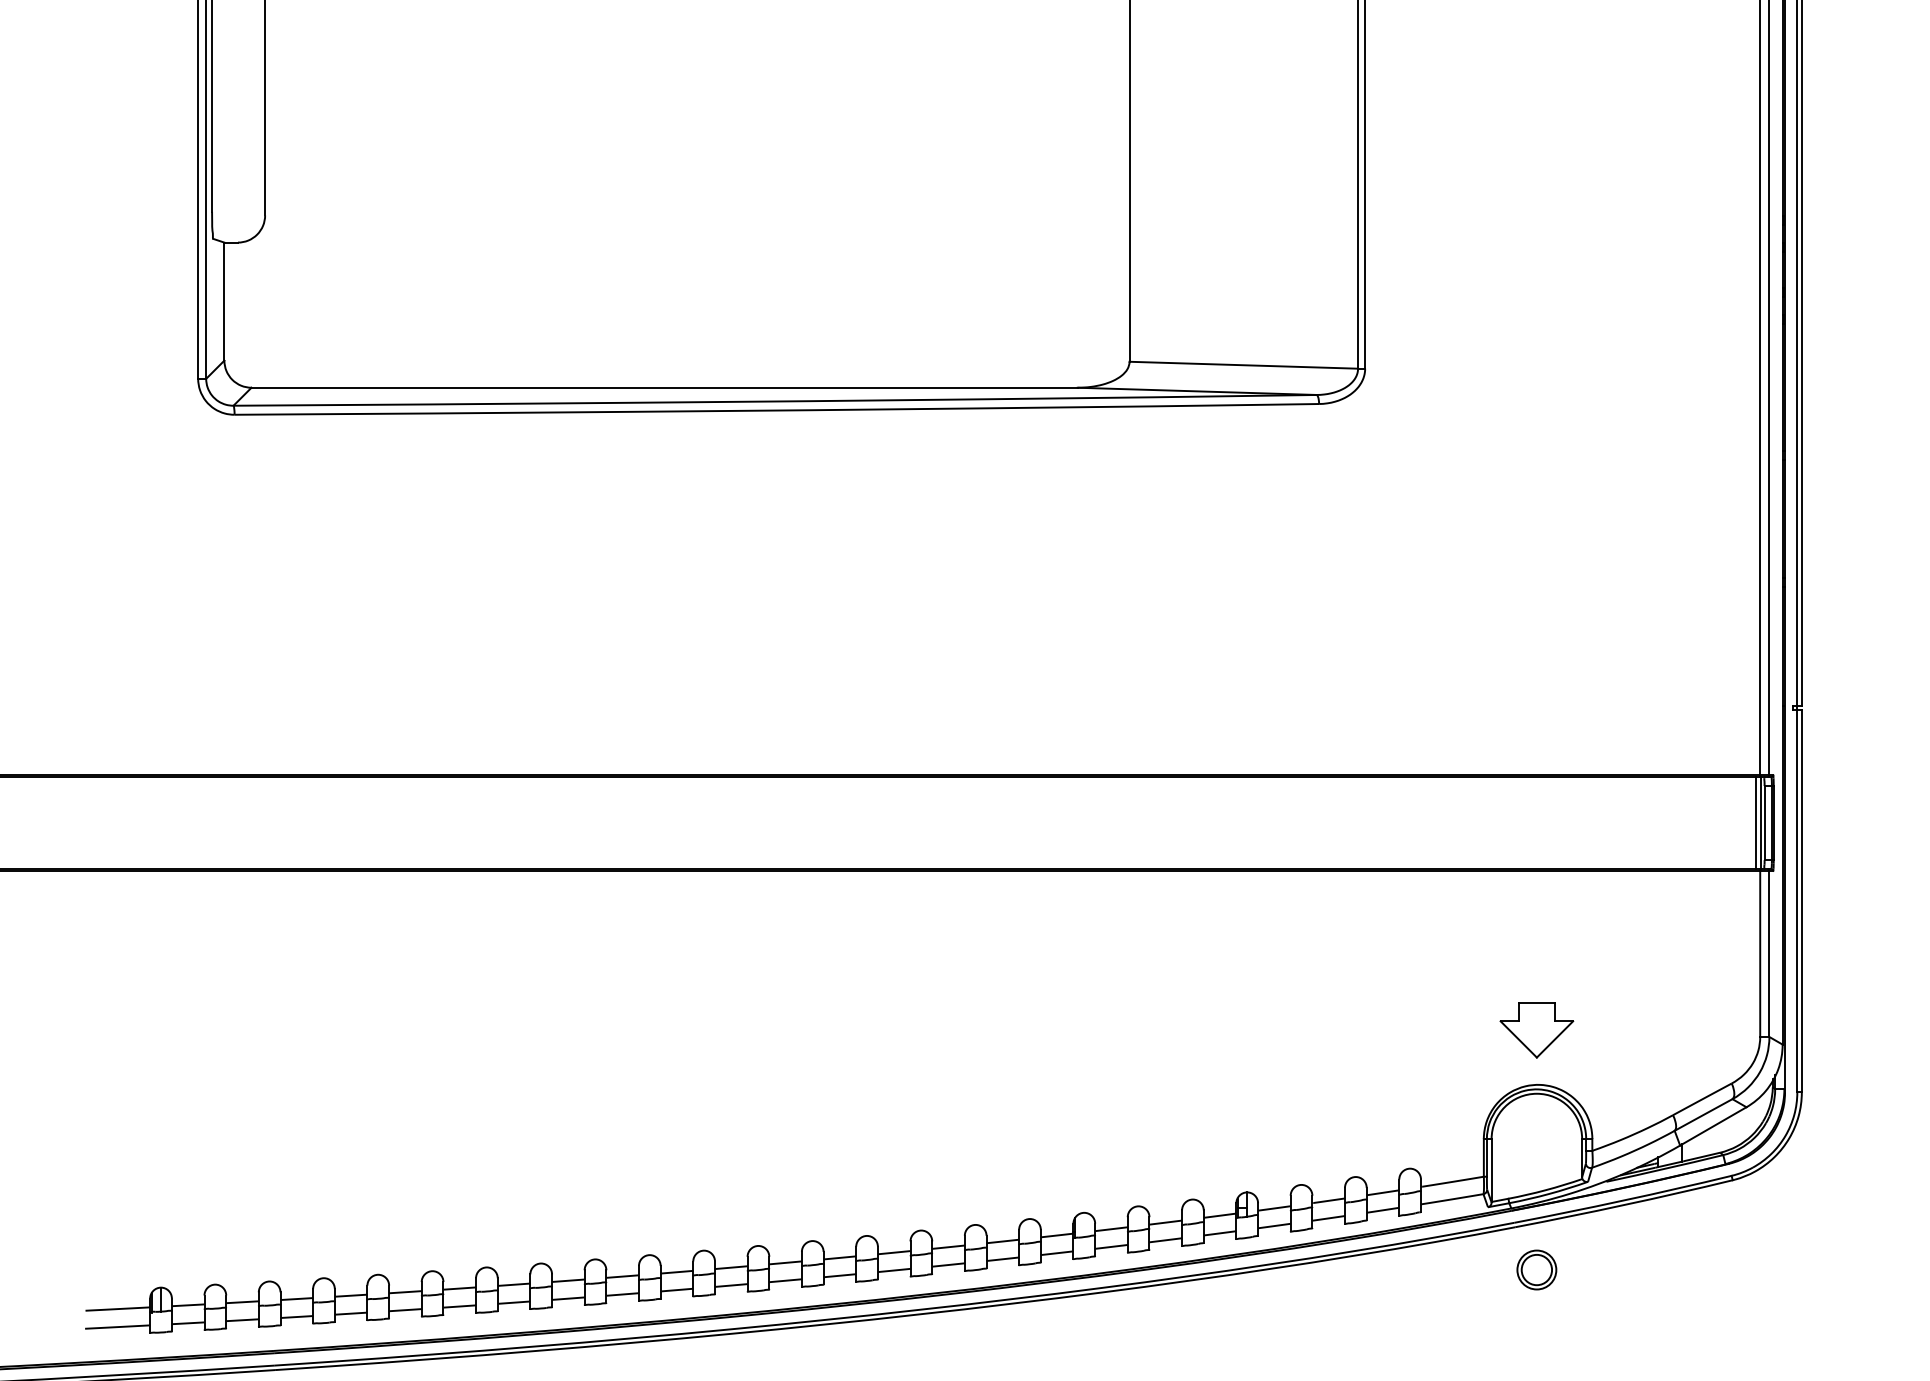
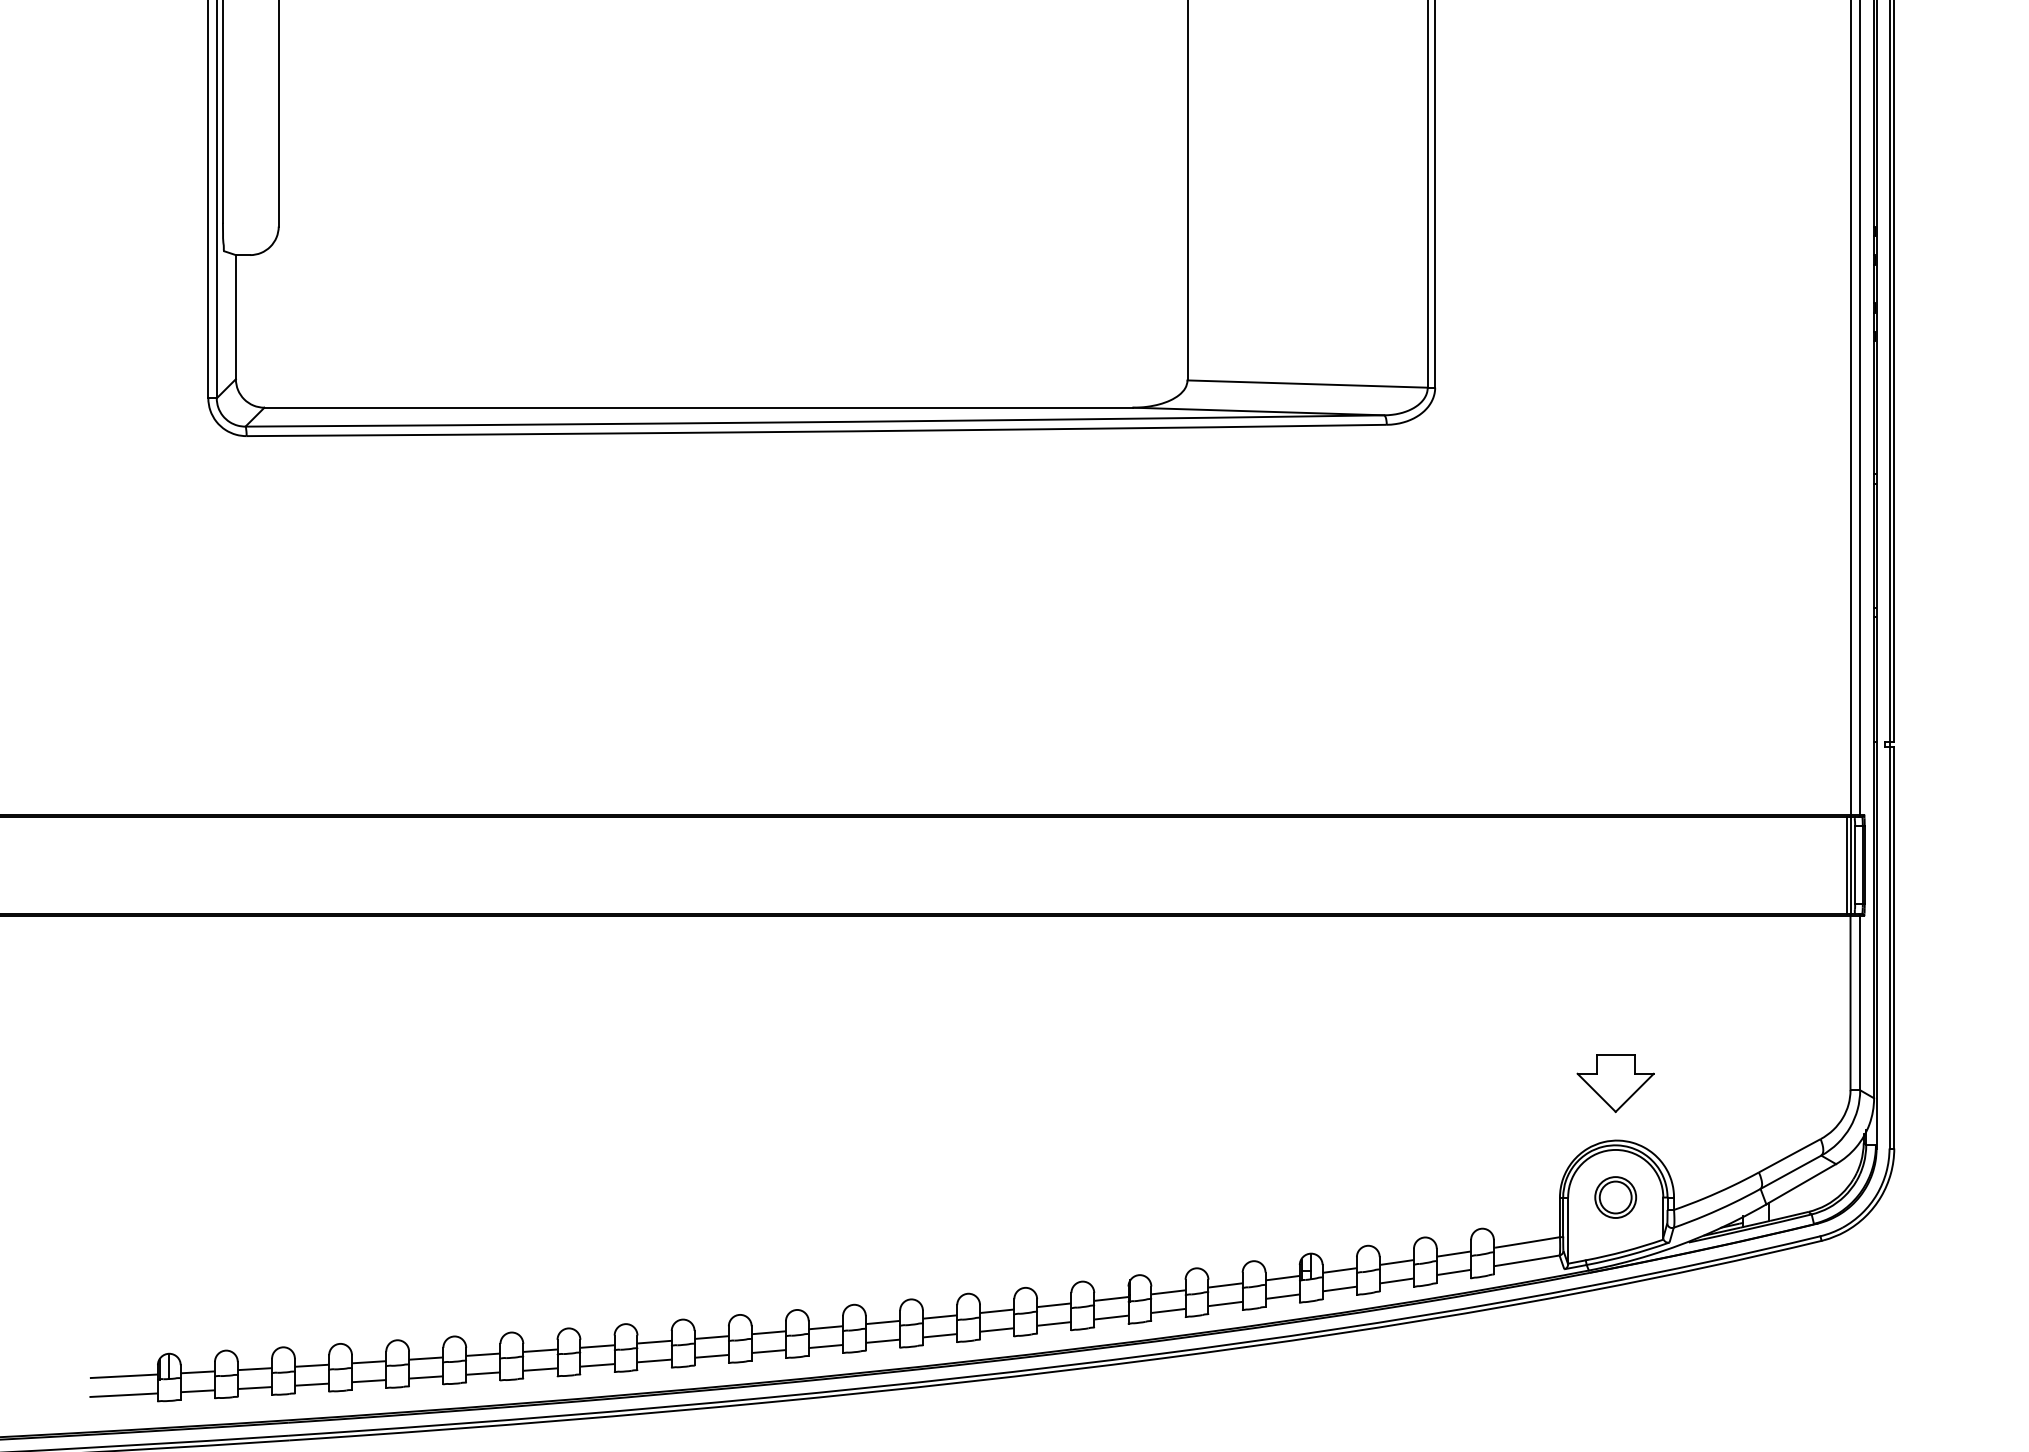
part: (1536, 1269) -> (1615, 1196), moved

